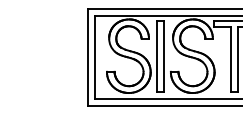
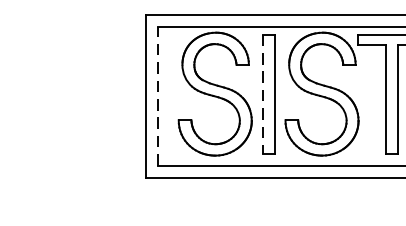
line: (157, 56) -> (263, 94), solid -> dashed
line: (94, 57) -> (157, 96), solid -> dashed

